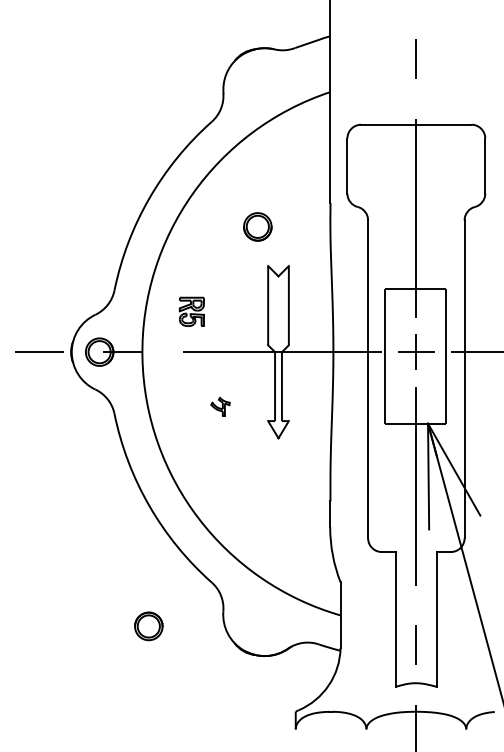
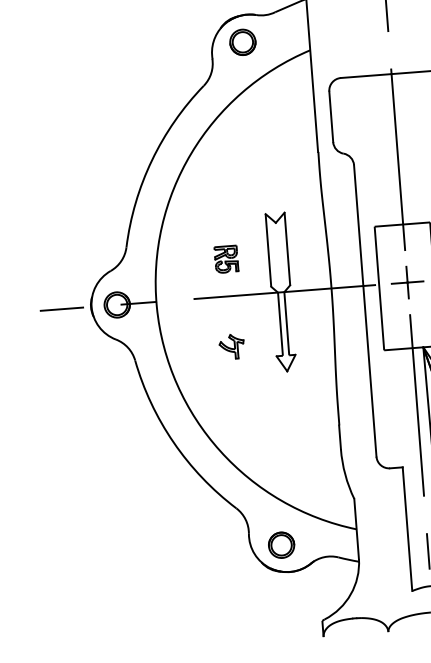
part: (257, 226) -> (242, 42), moved
part: (191, 311) -> (226, 259), moved
part: (220, 406) -> (231, 346), size x1.43
part: (148, 626) -> (281, 545), moved

